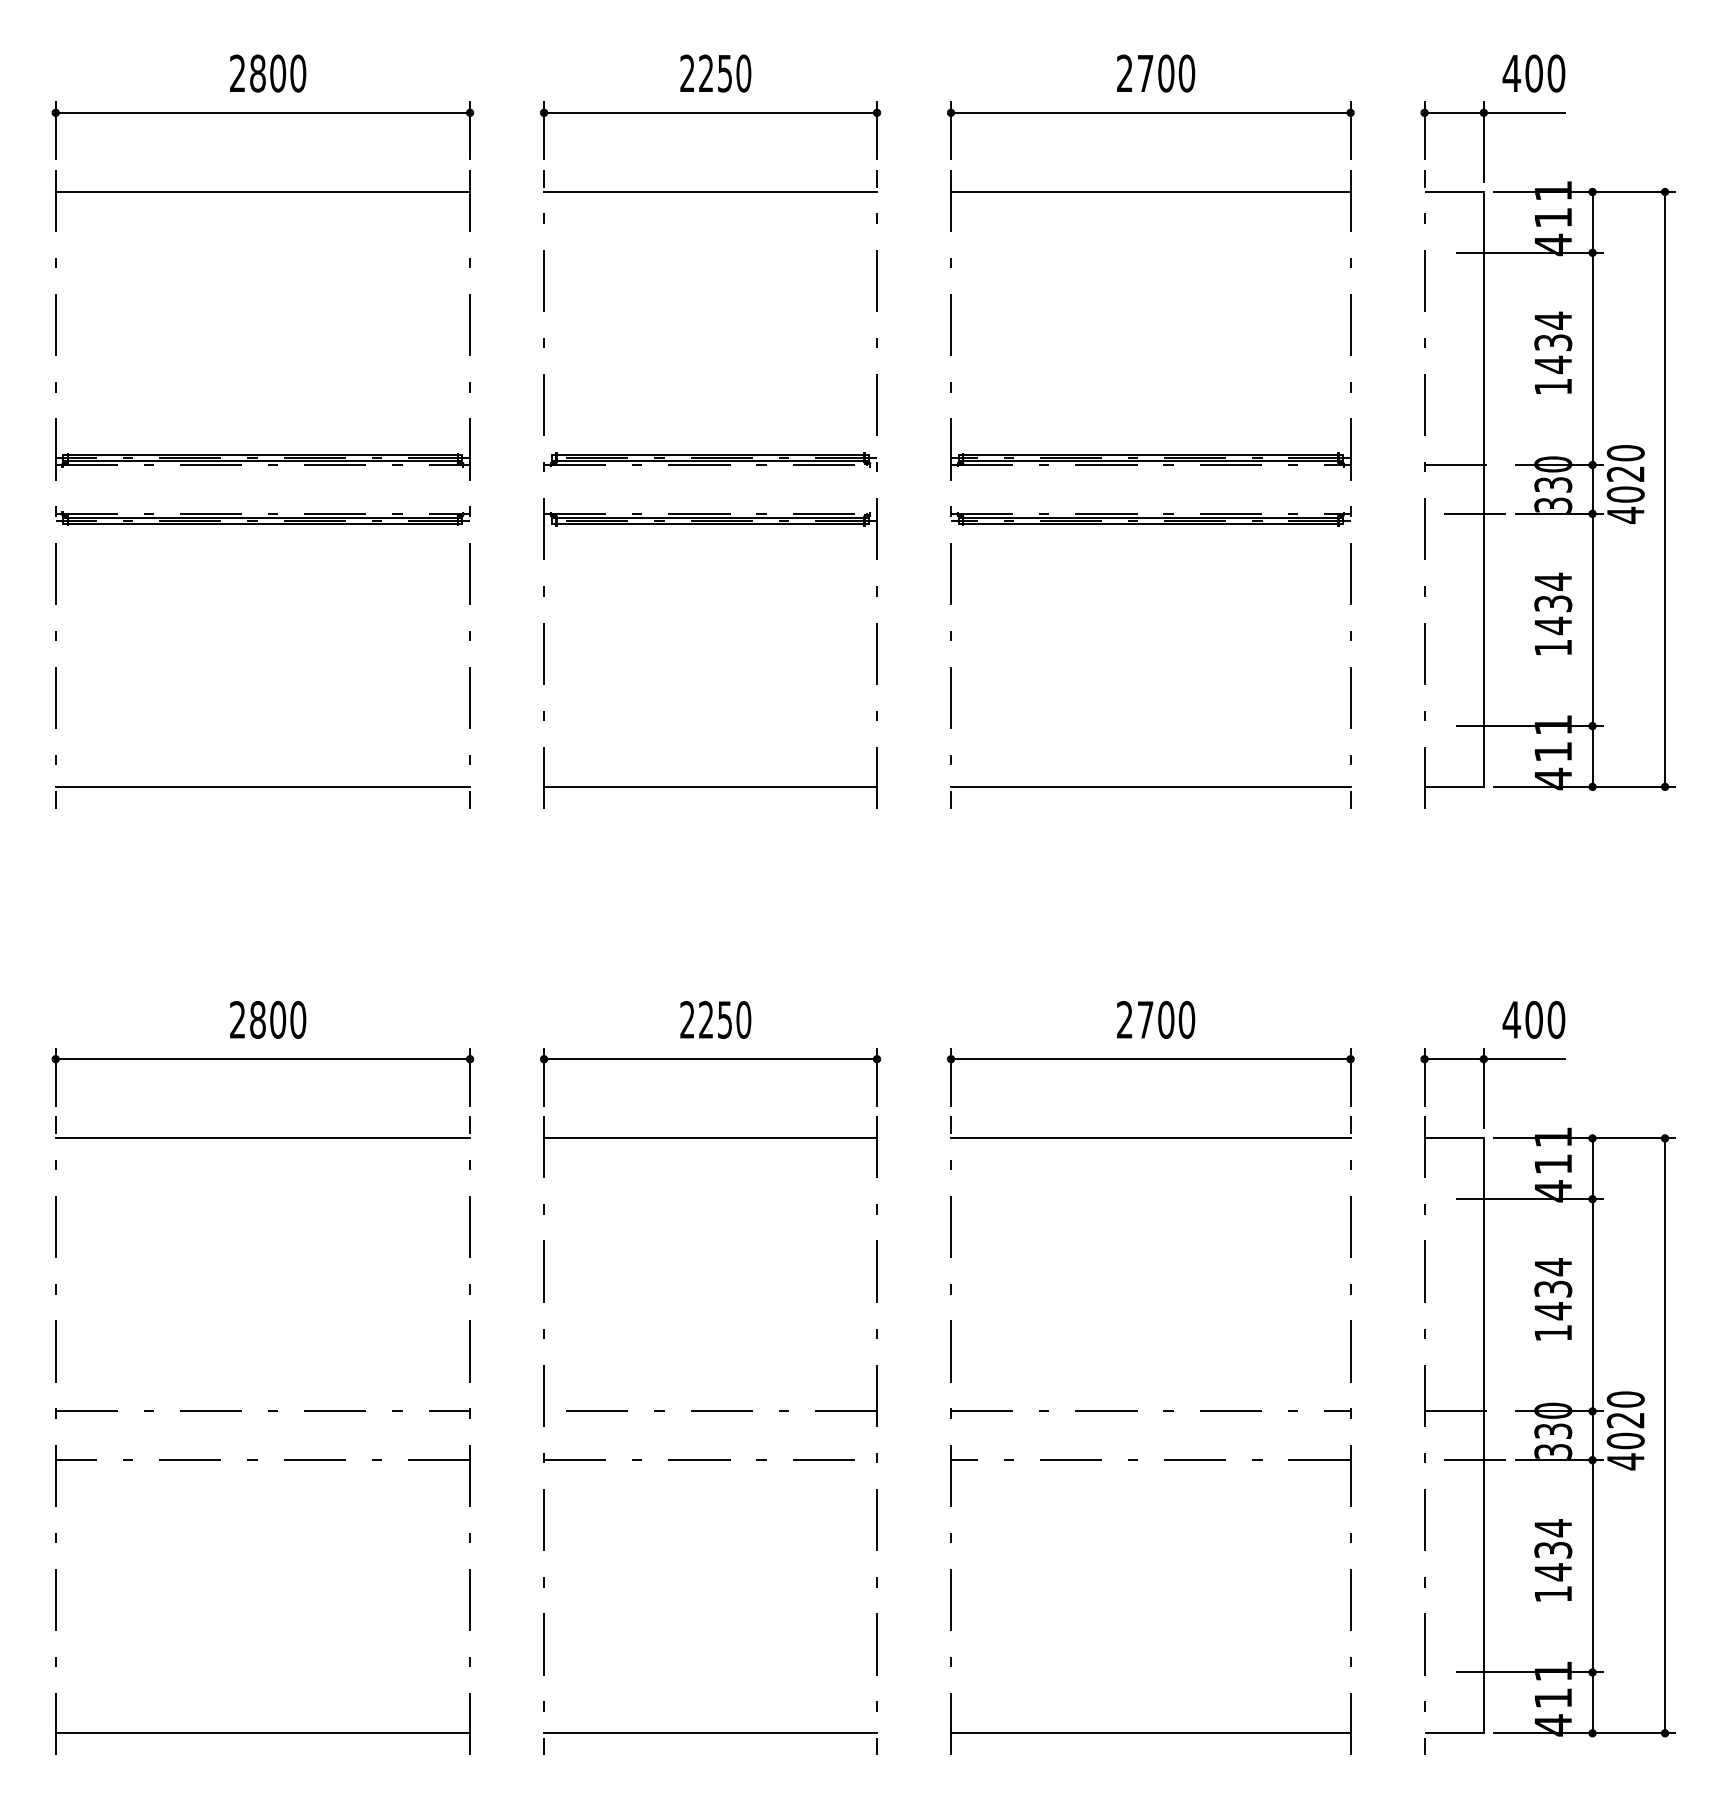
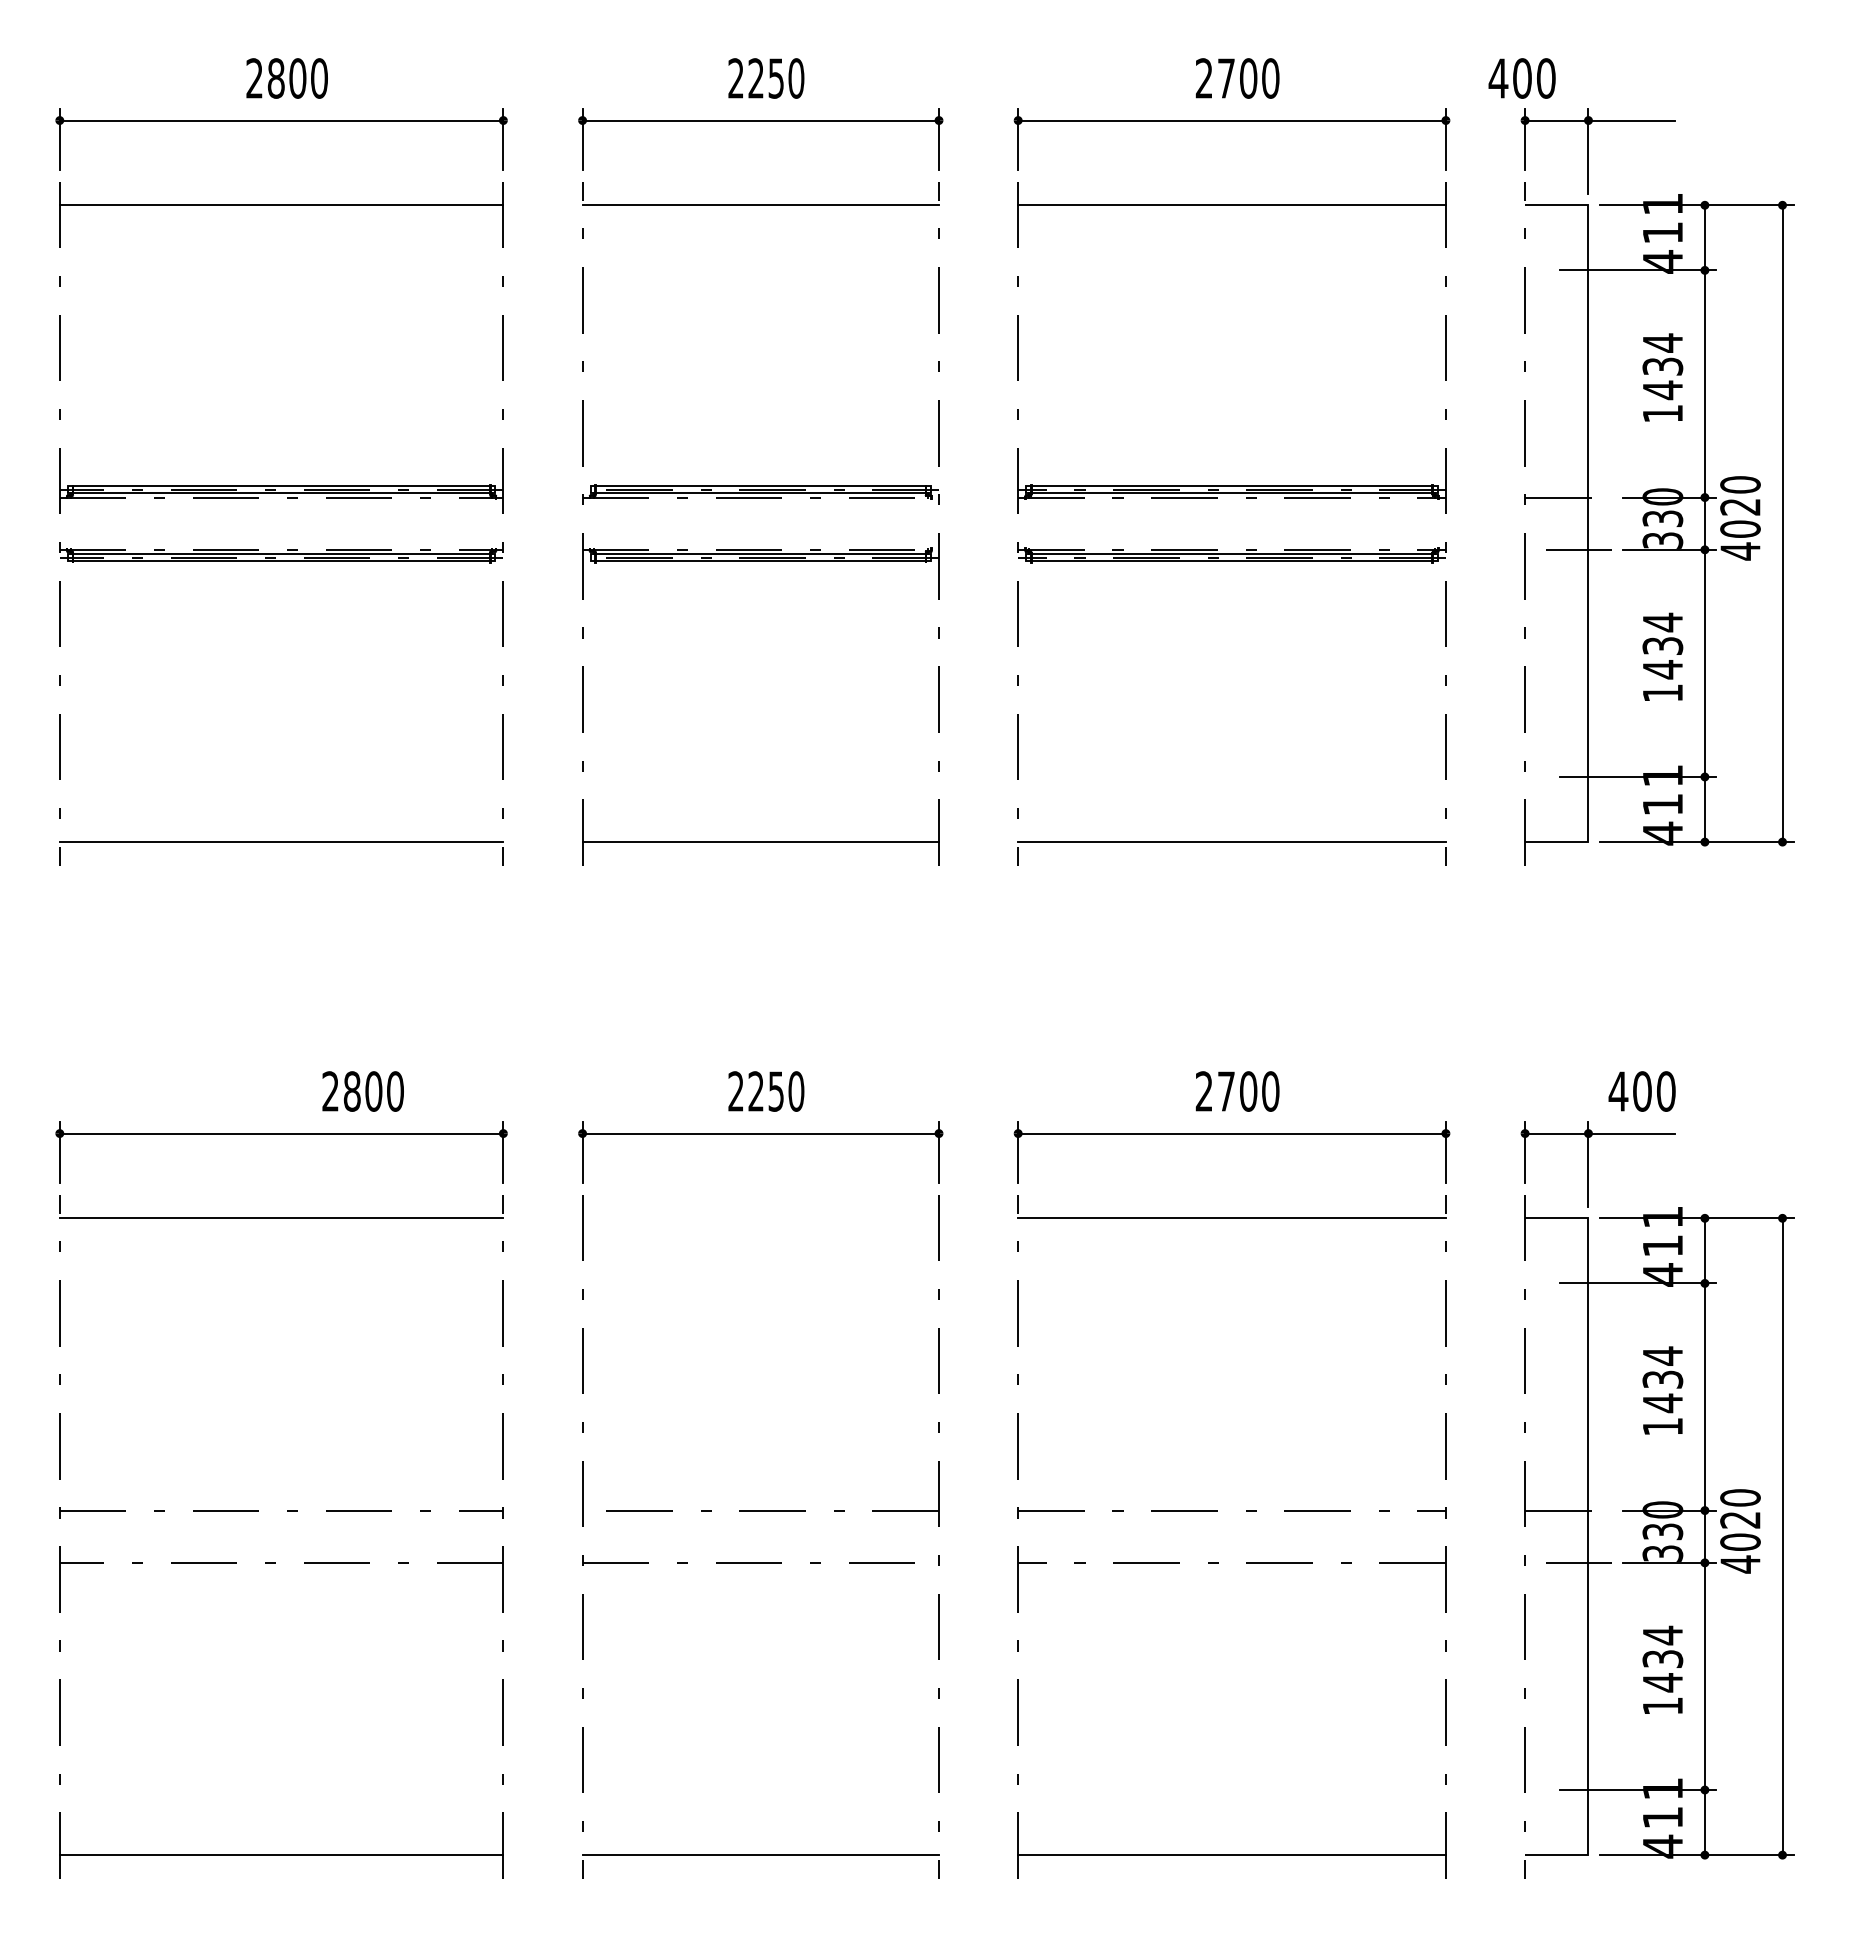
text: (1533, 73) -> (1521, 78), moved
text: (267, 1019) -> (362, 1091), moved
line: (710, 1138) -> (760, 1218), removed

